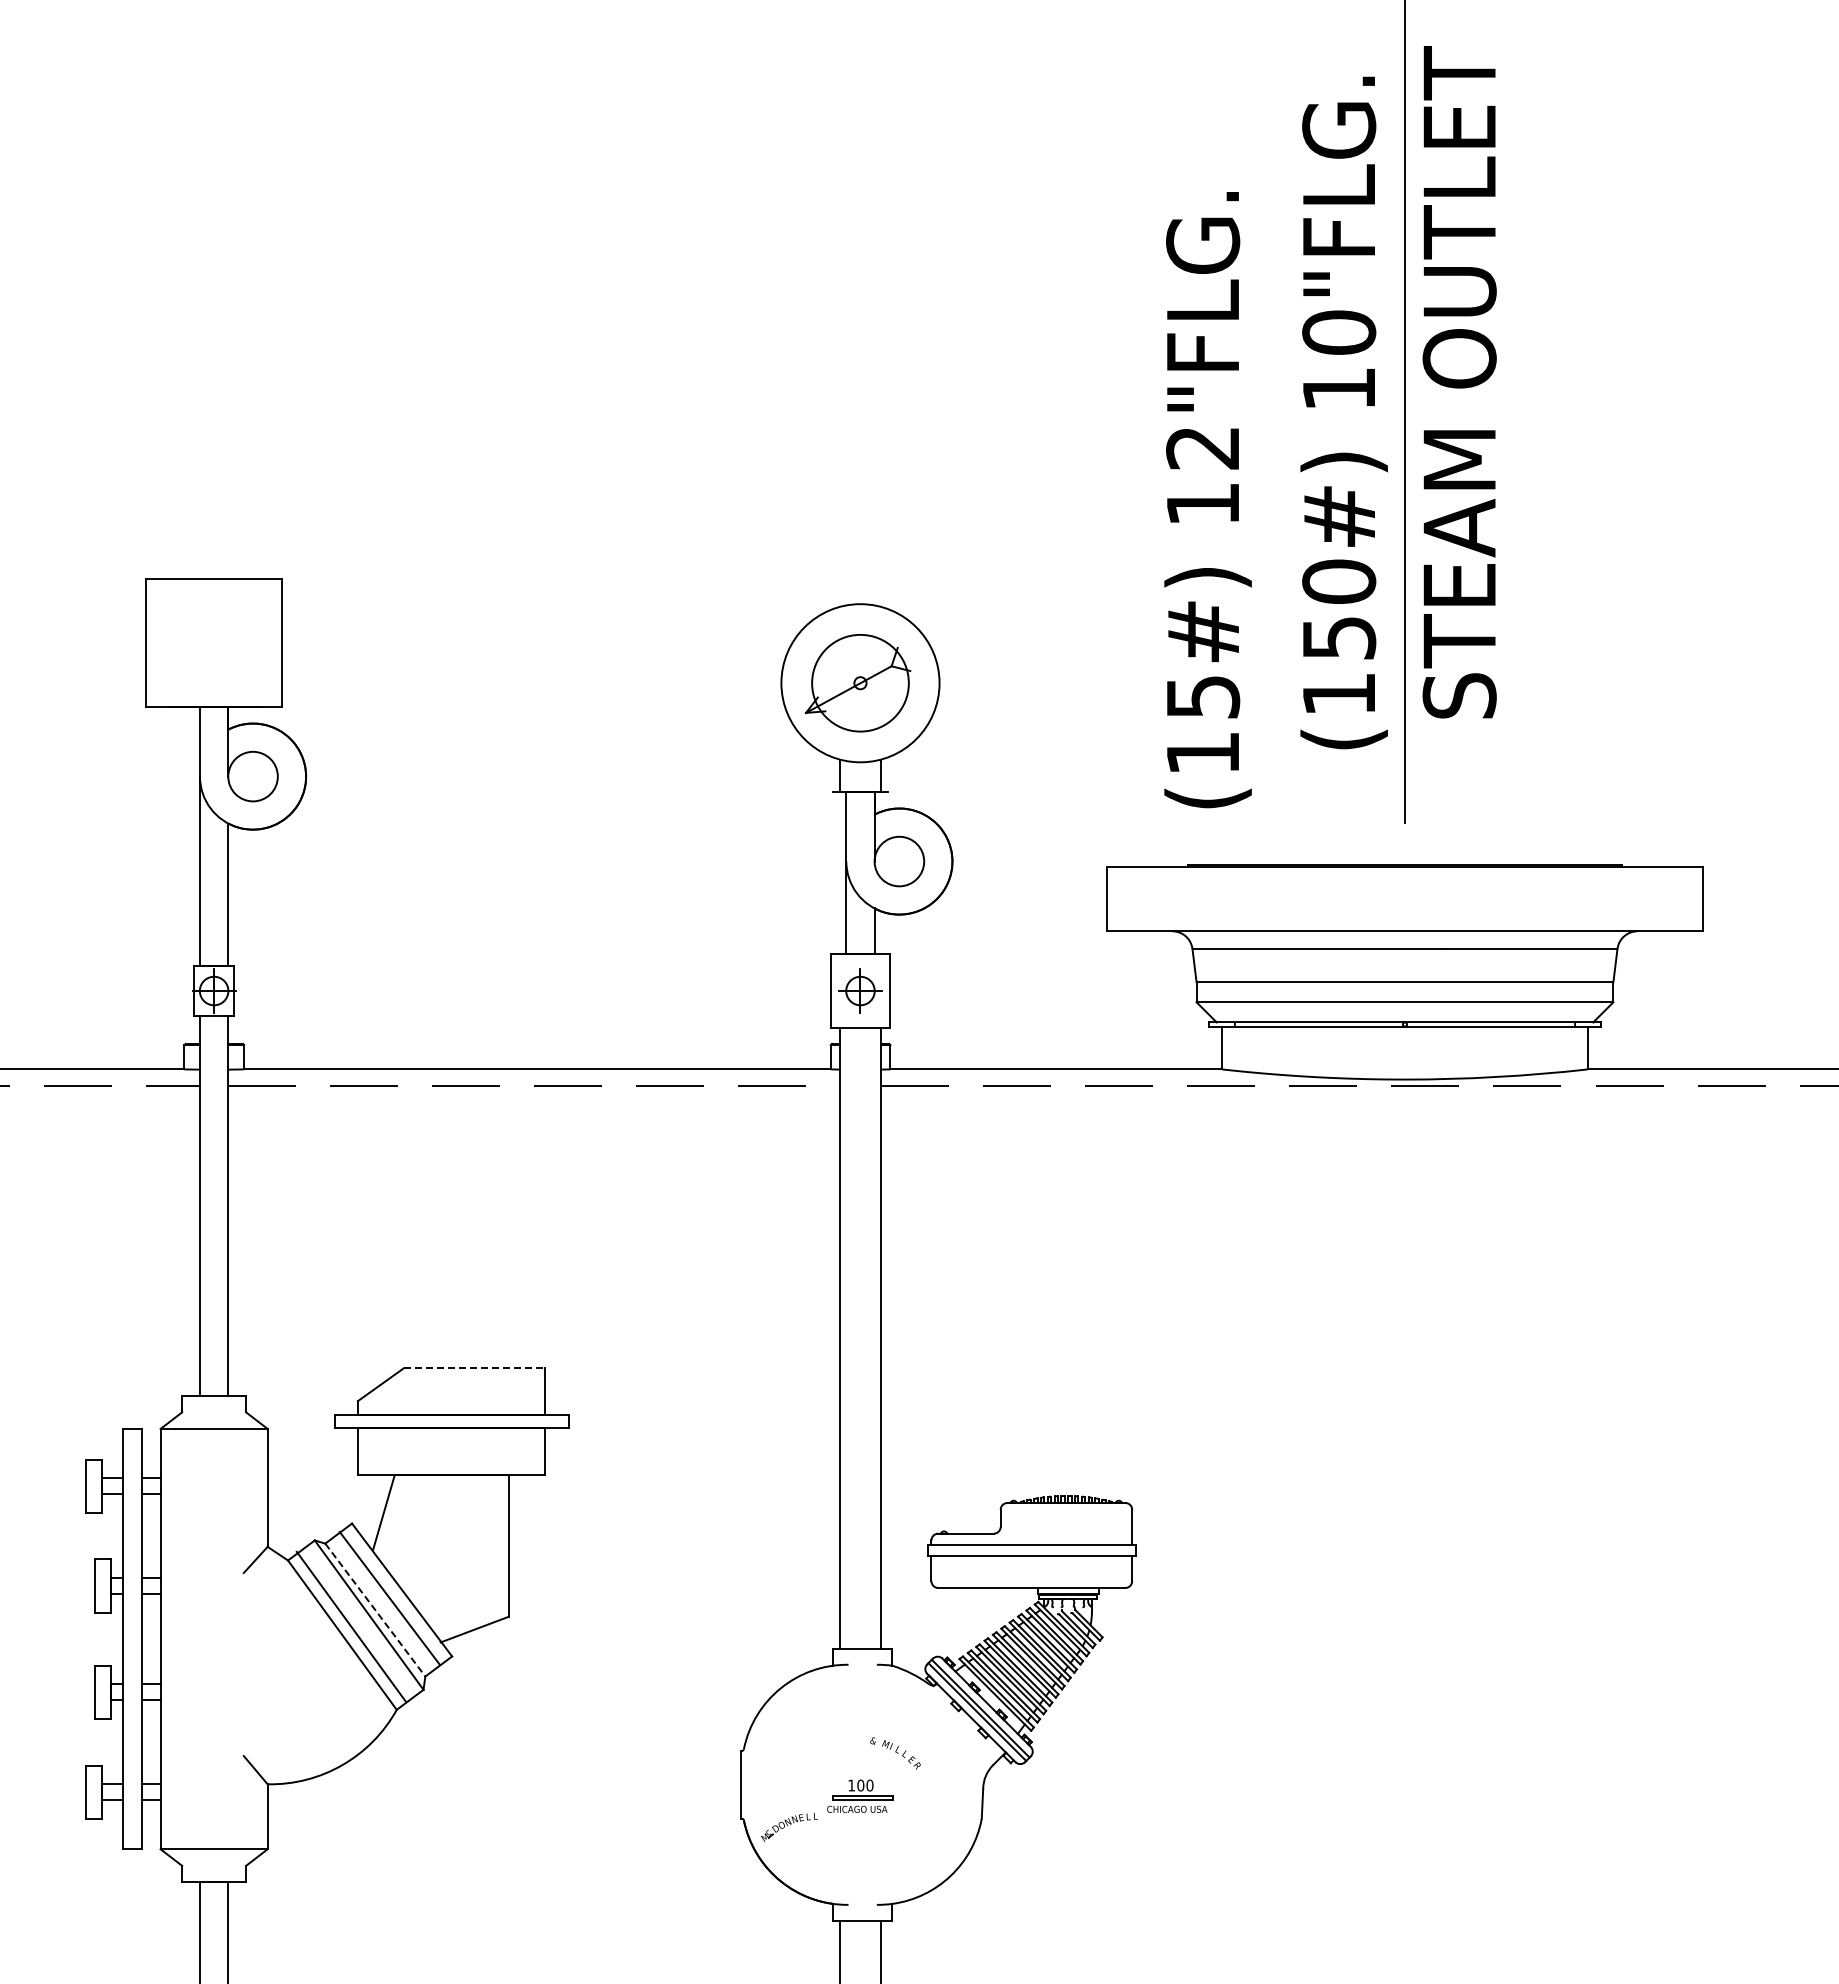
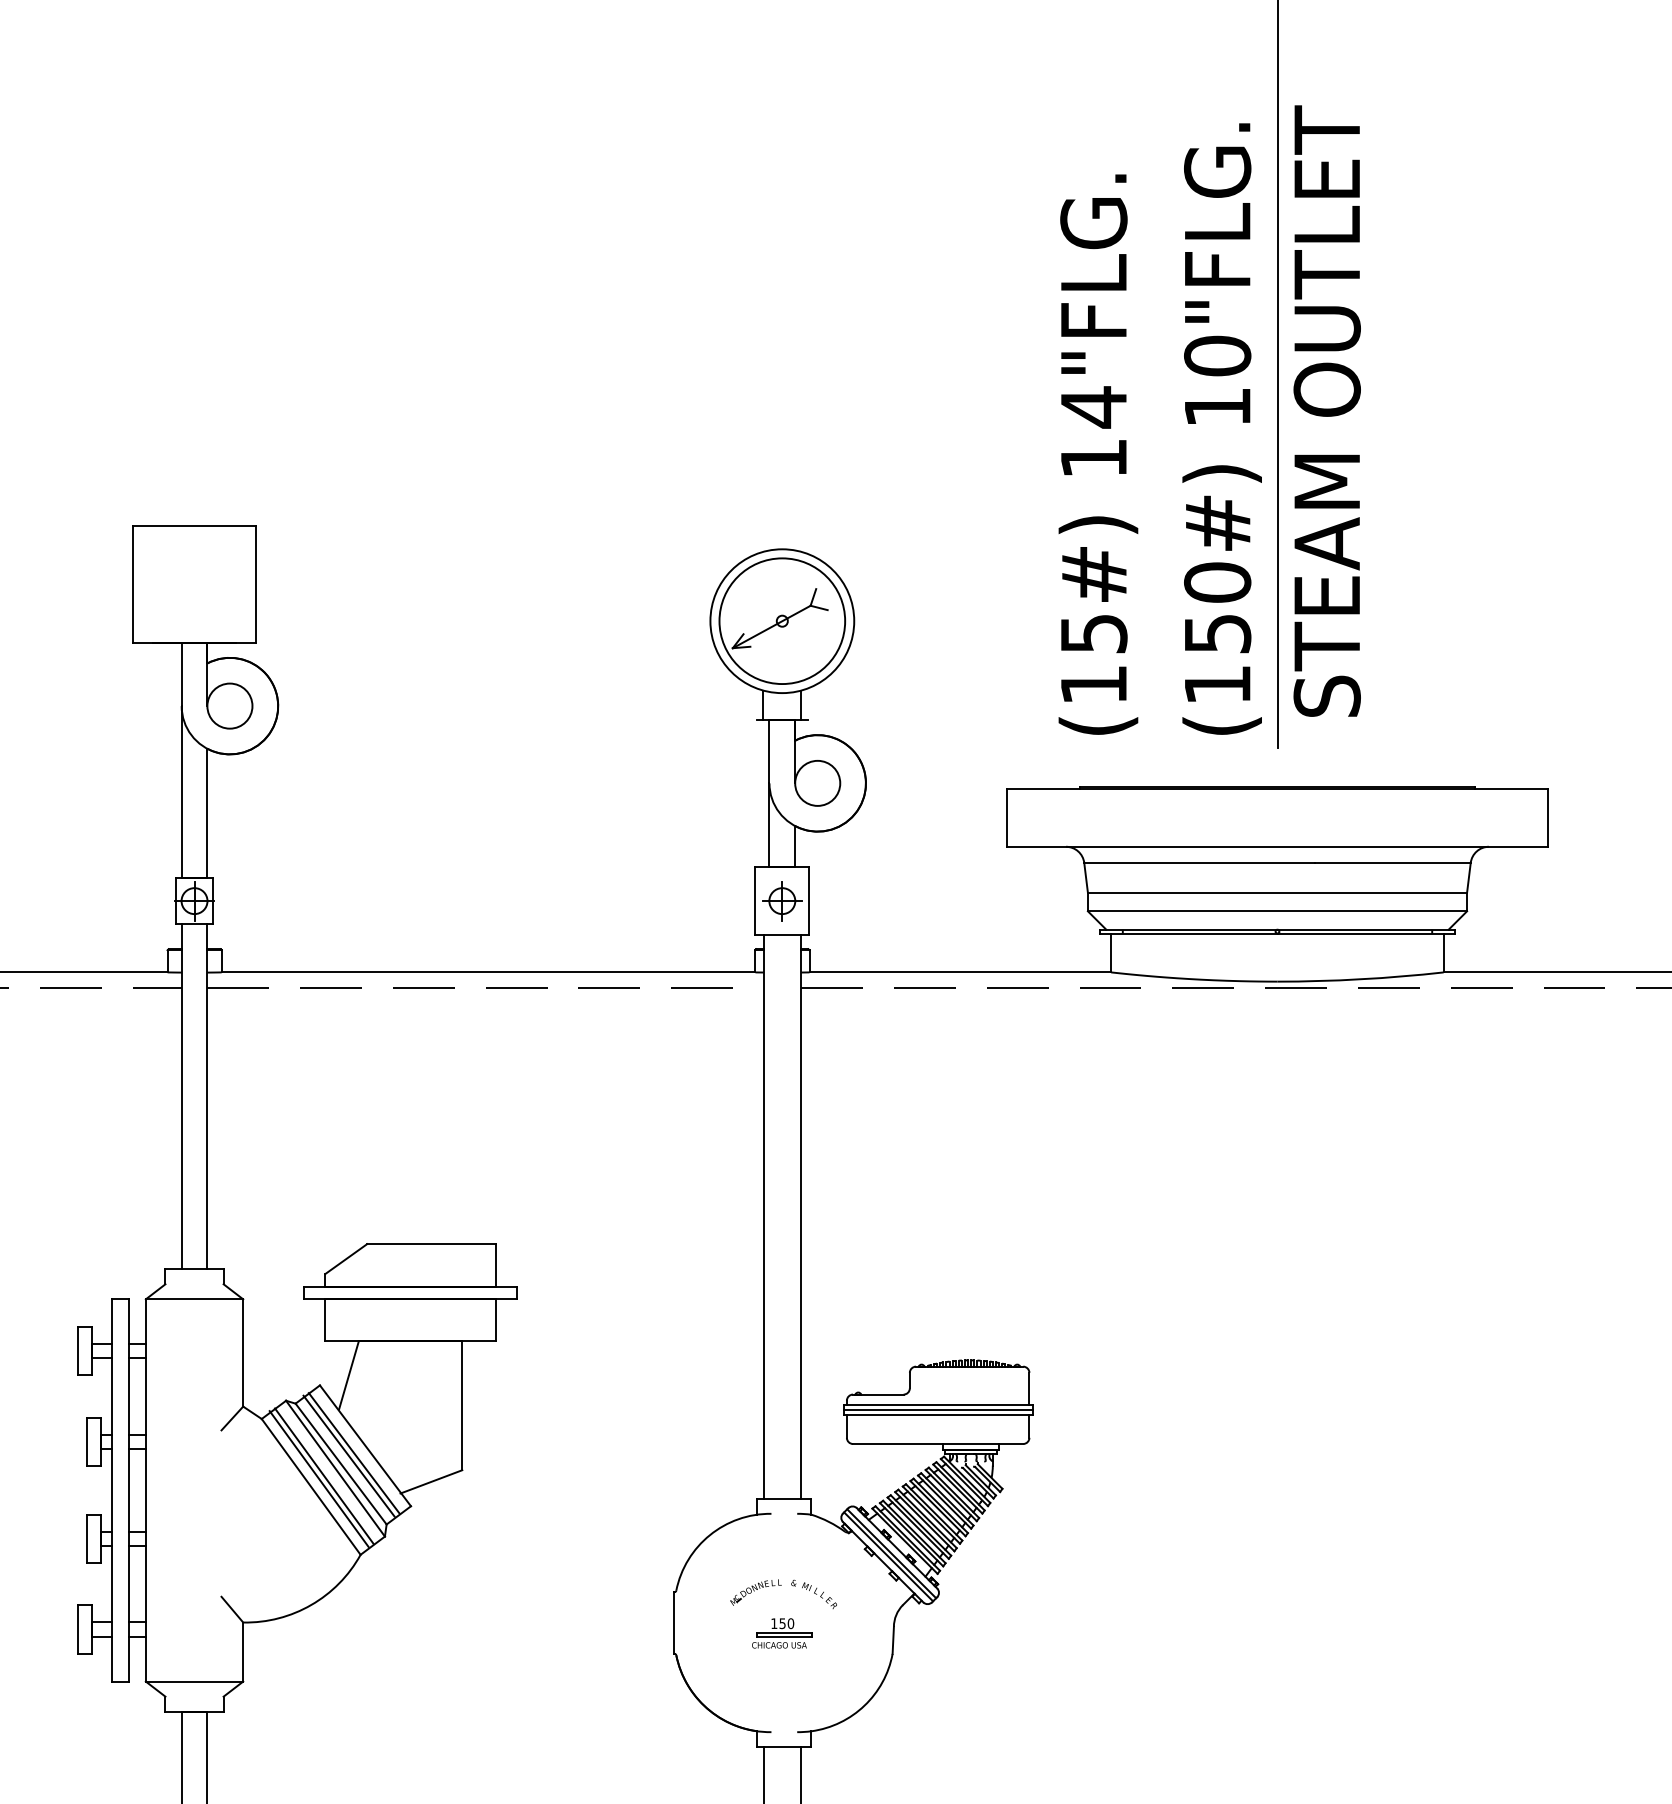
text: (1459, 382) -> (1327, 411), moved
text: (1343, 412) -> (1221, 428), moved
text: (1202, 447) -> (1093, 406), 12"FLG. -> 14"FLG.
circle: (860, 683) -> (782, 621), size x1.43
line: (474, 1368) -> (431, 1244), dashed -> solid
line: (1031, 1550) -> (937, 1409), added
line: (384, 1600) -> (349, 1455), added
line: (375, 1610) -> (341, 1464), dashed -> solid
line: (356, 1623) -> (324, 1476), added
text: (860, 1785) -> (782, 1623), 100 -> 150
part: (789, 1826) -> (755, 1591), moved

